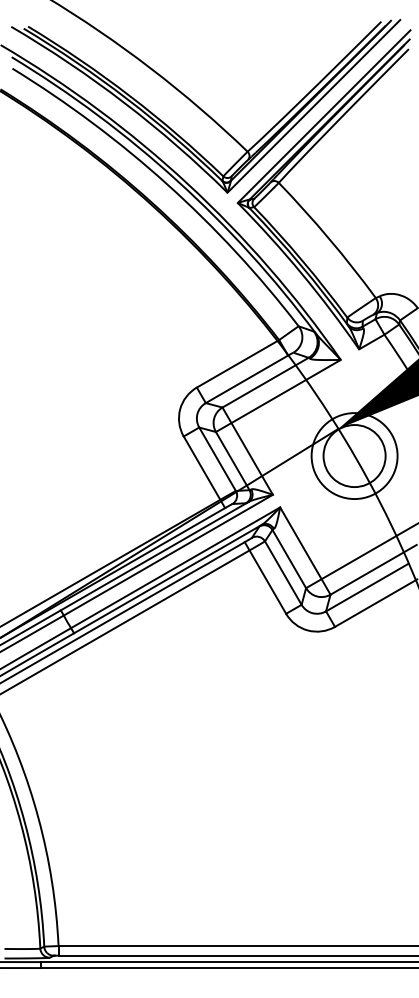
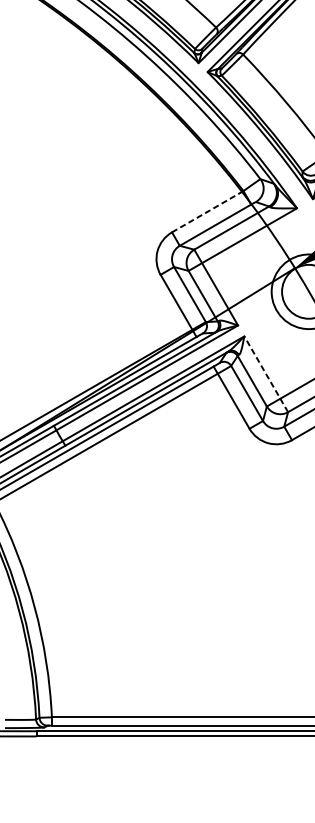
line: (238, 363) -> (208, 211), solid -> dashed
line: (305, 550) -> (266, 373), solid -> dashed

